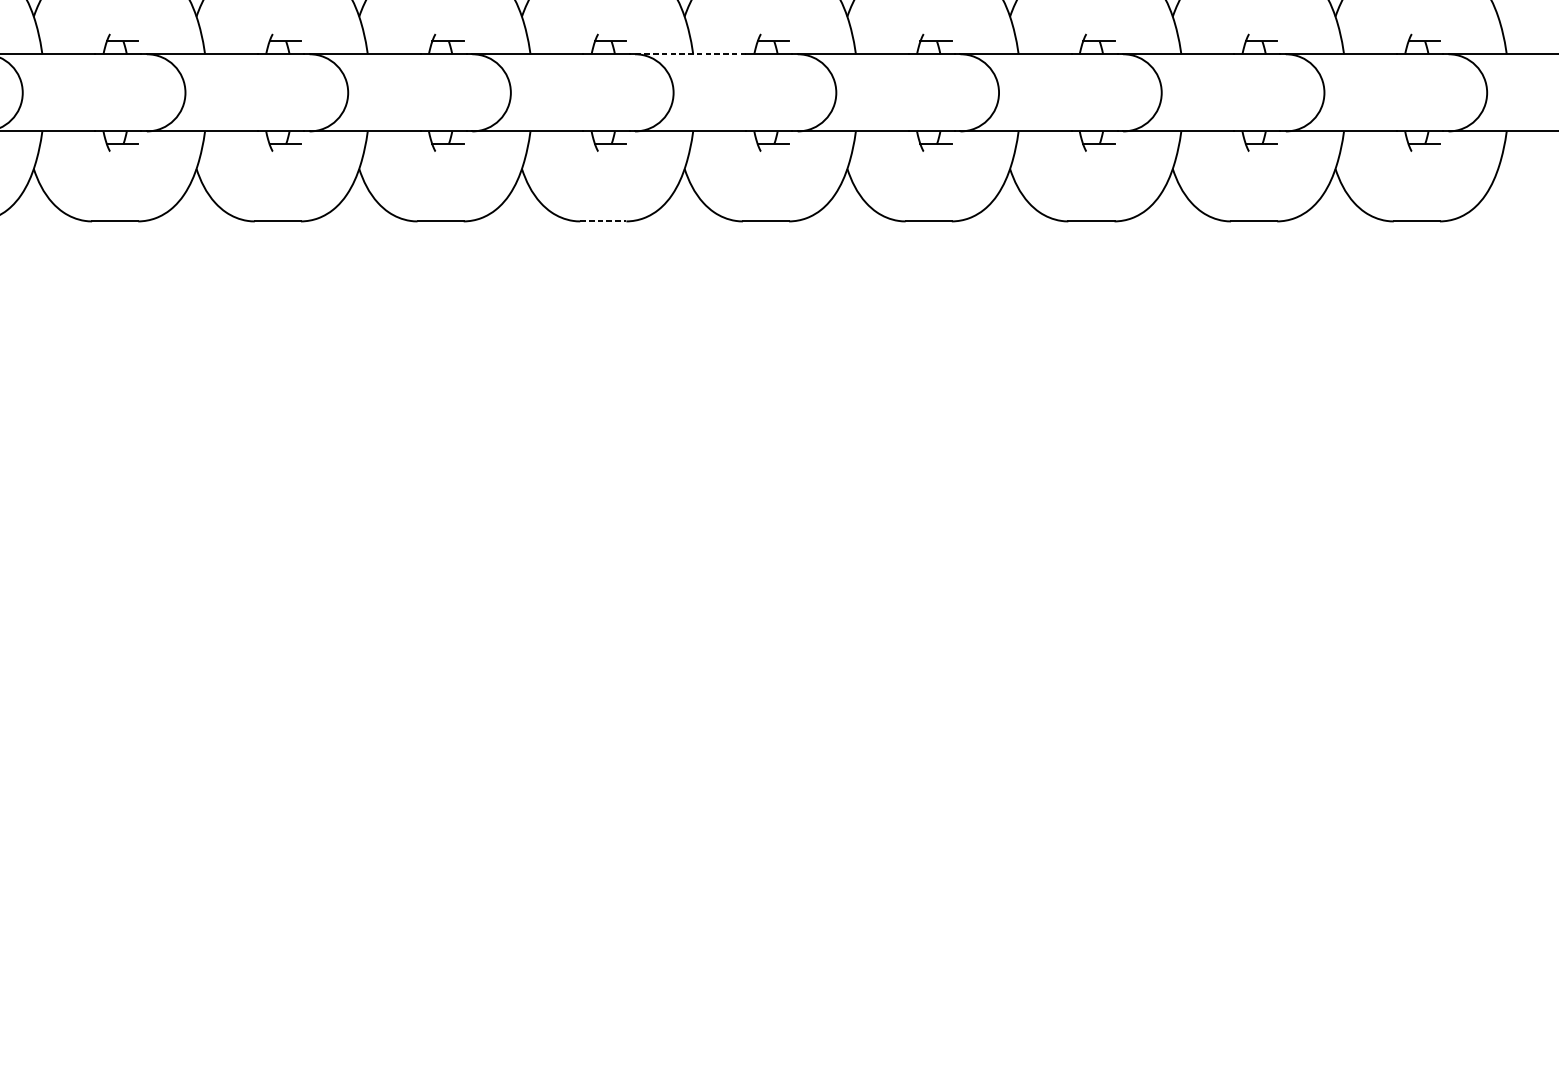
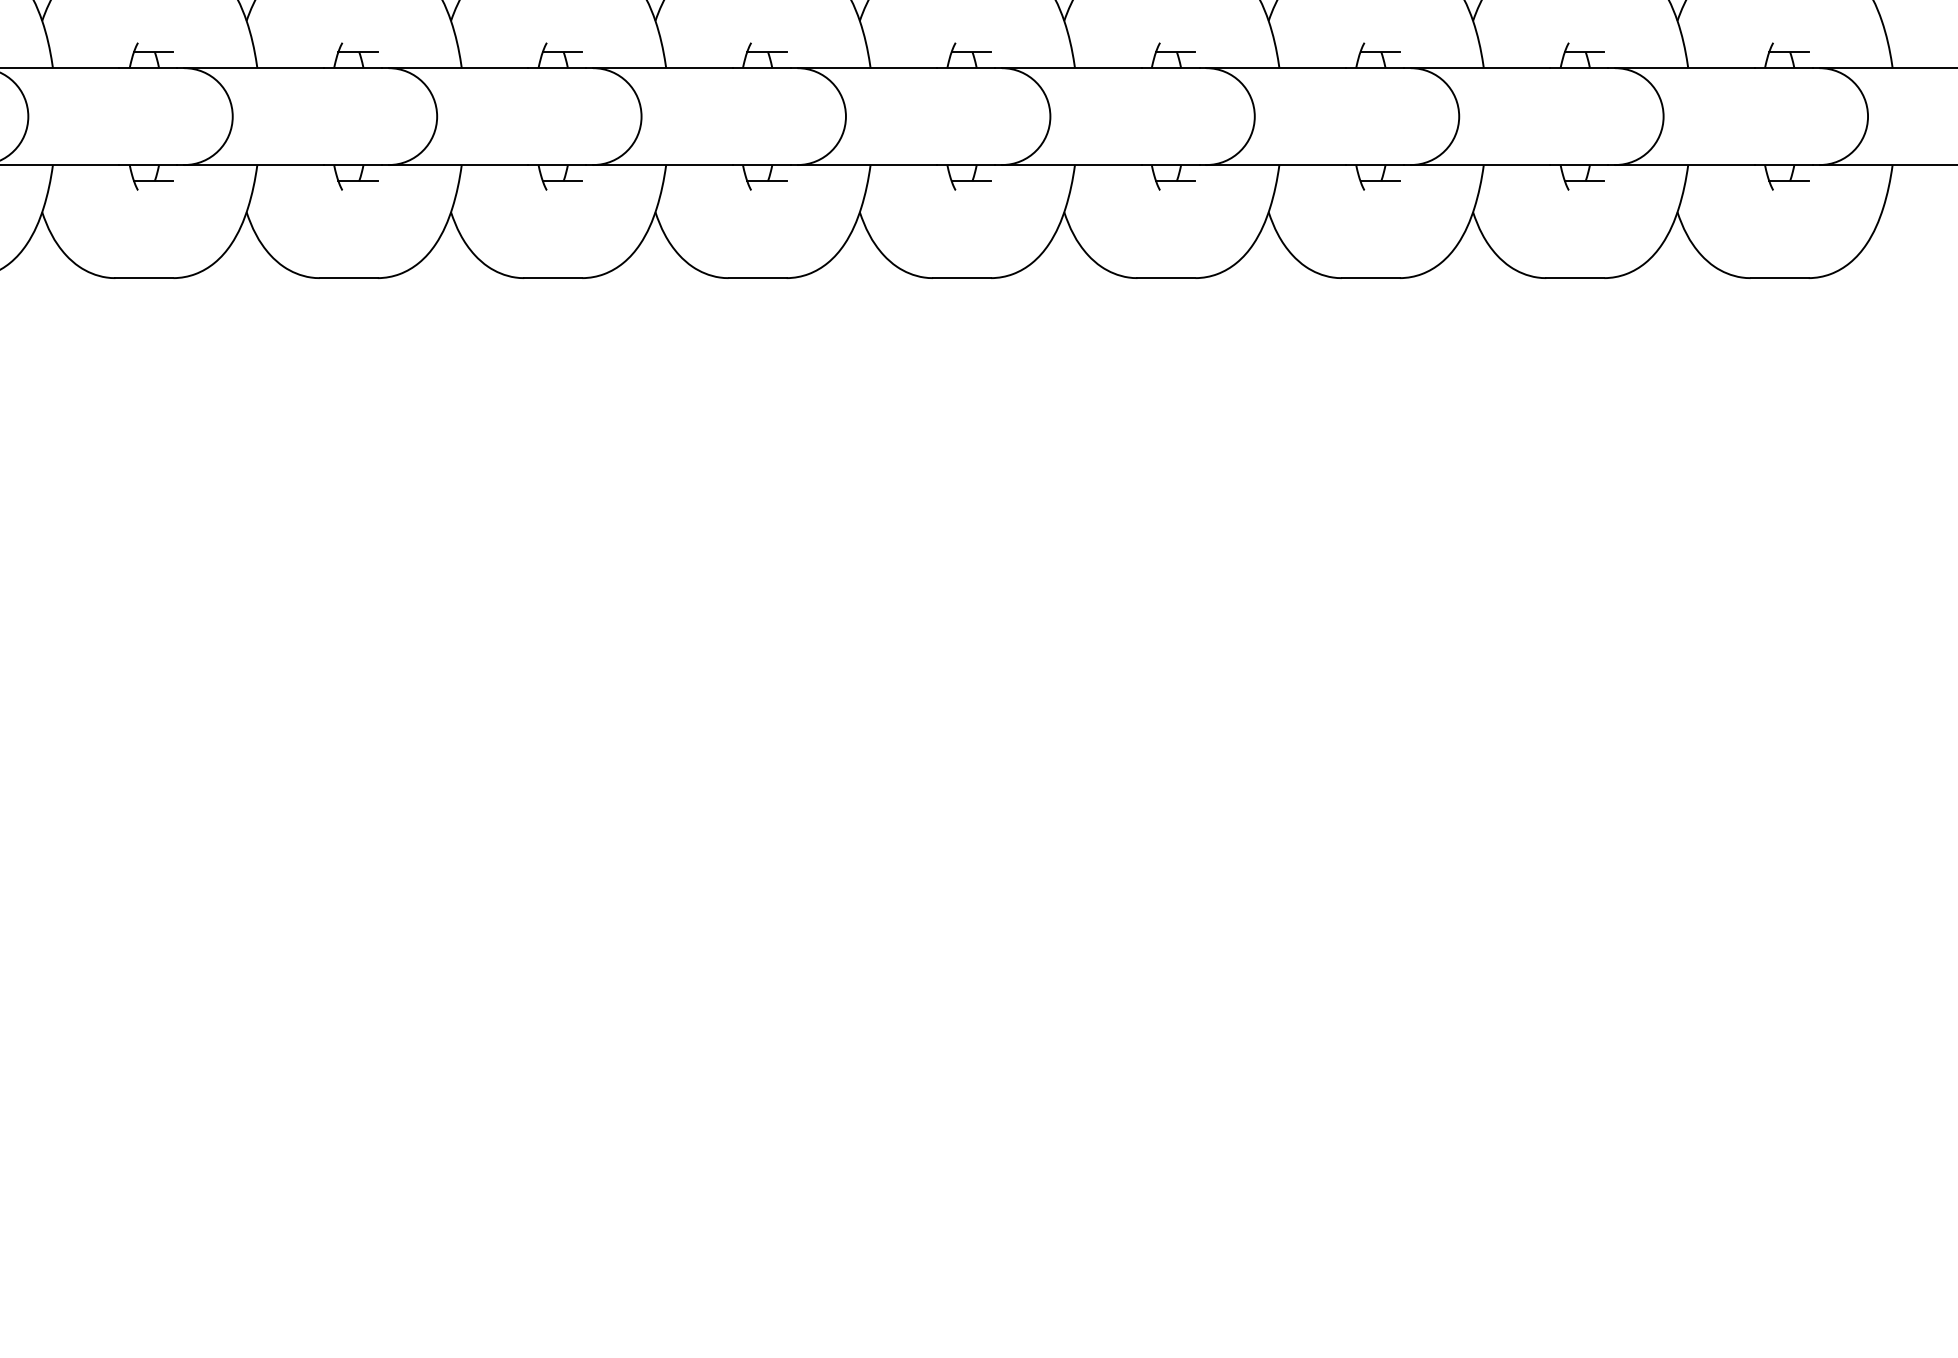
line: (690, 54) -> (867, 68), dashed -> solid
line: (603, 221) -> (758, 278), dashed -> solid

